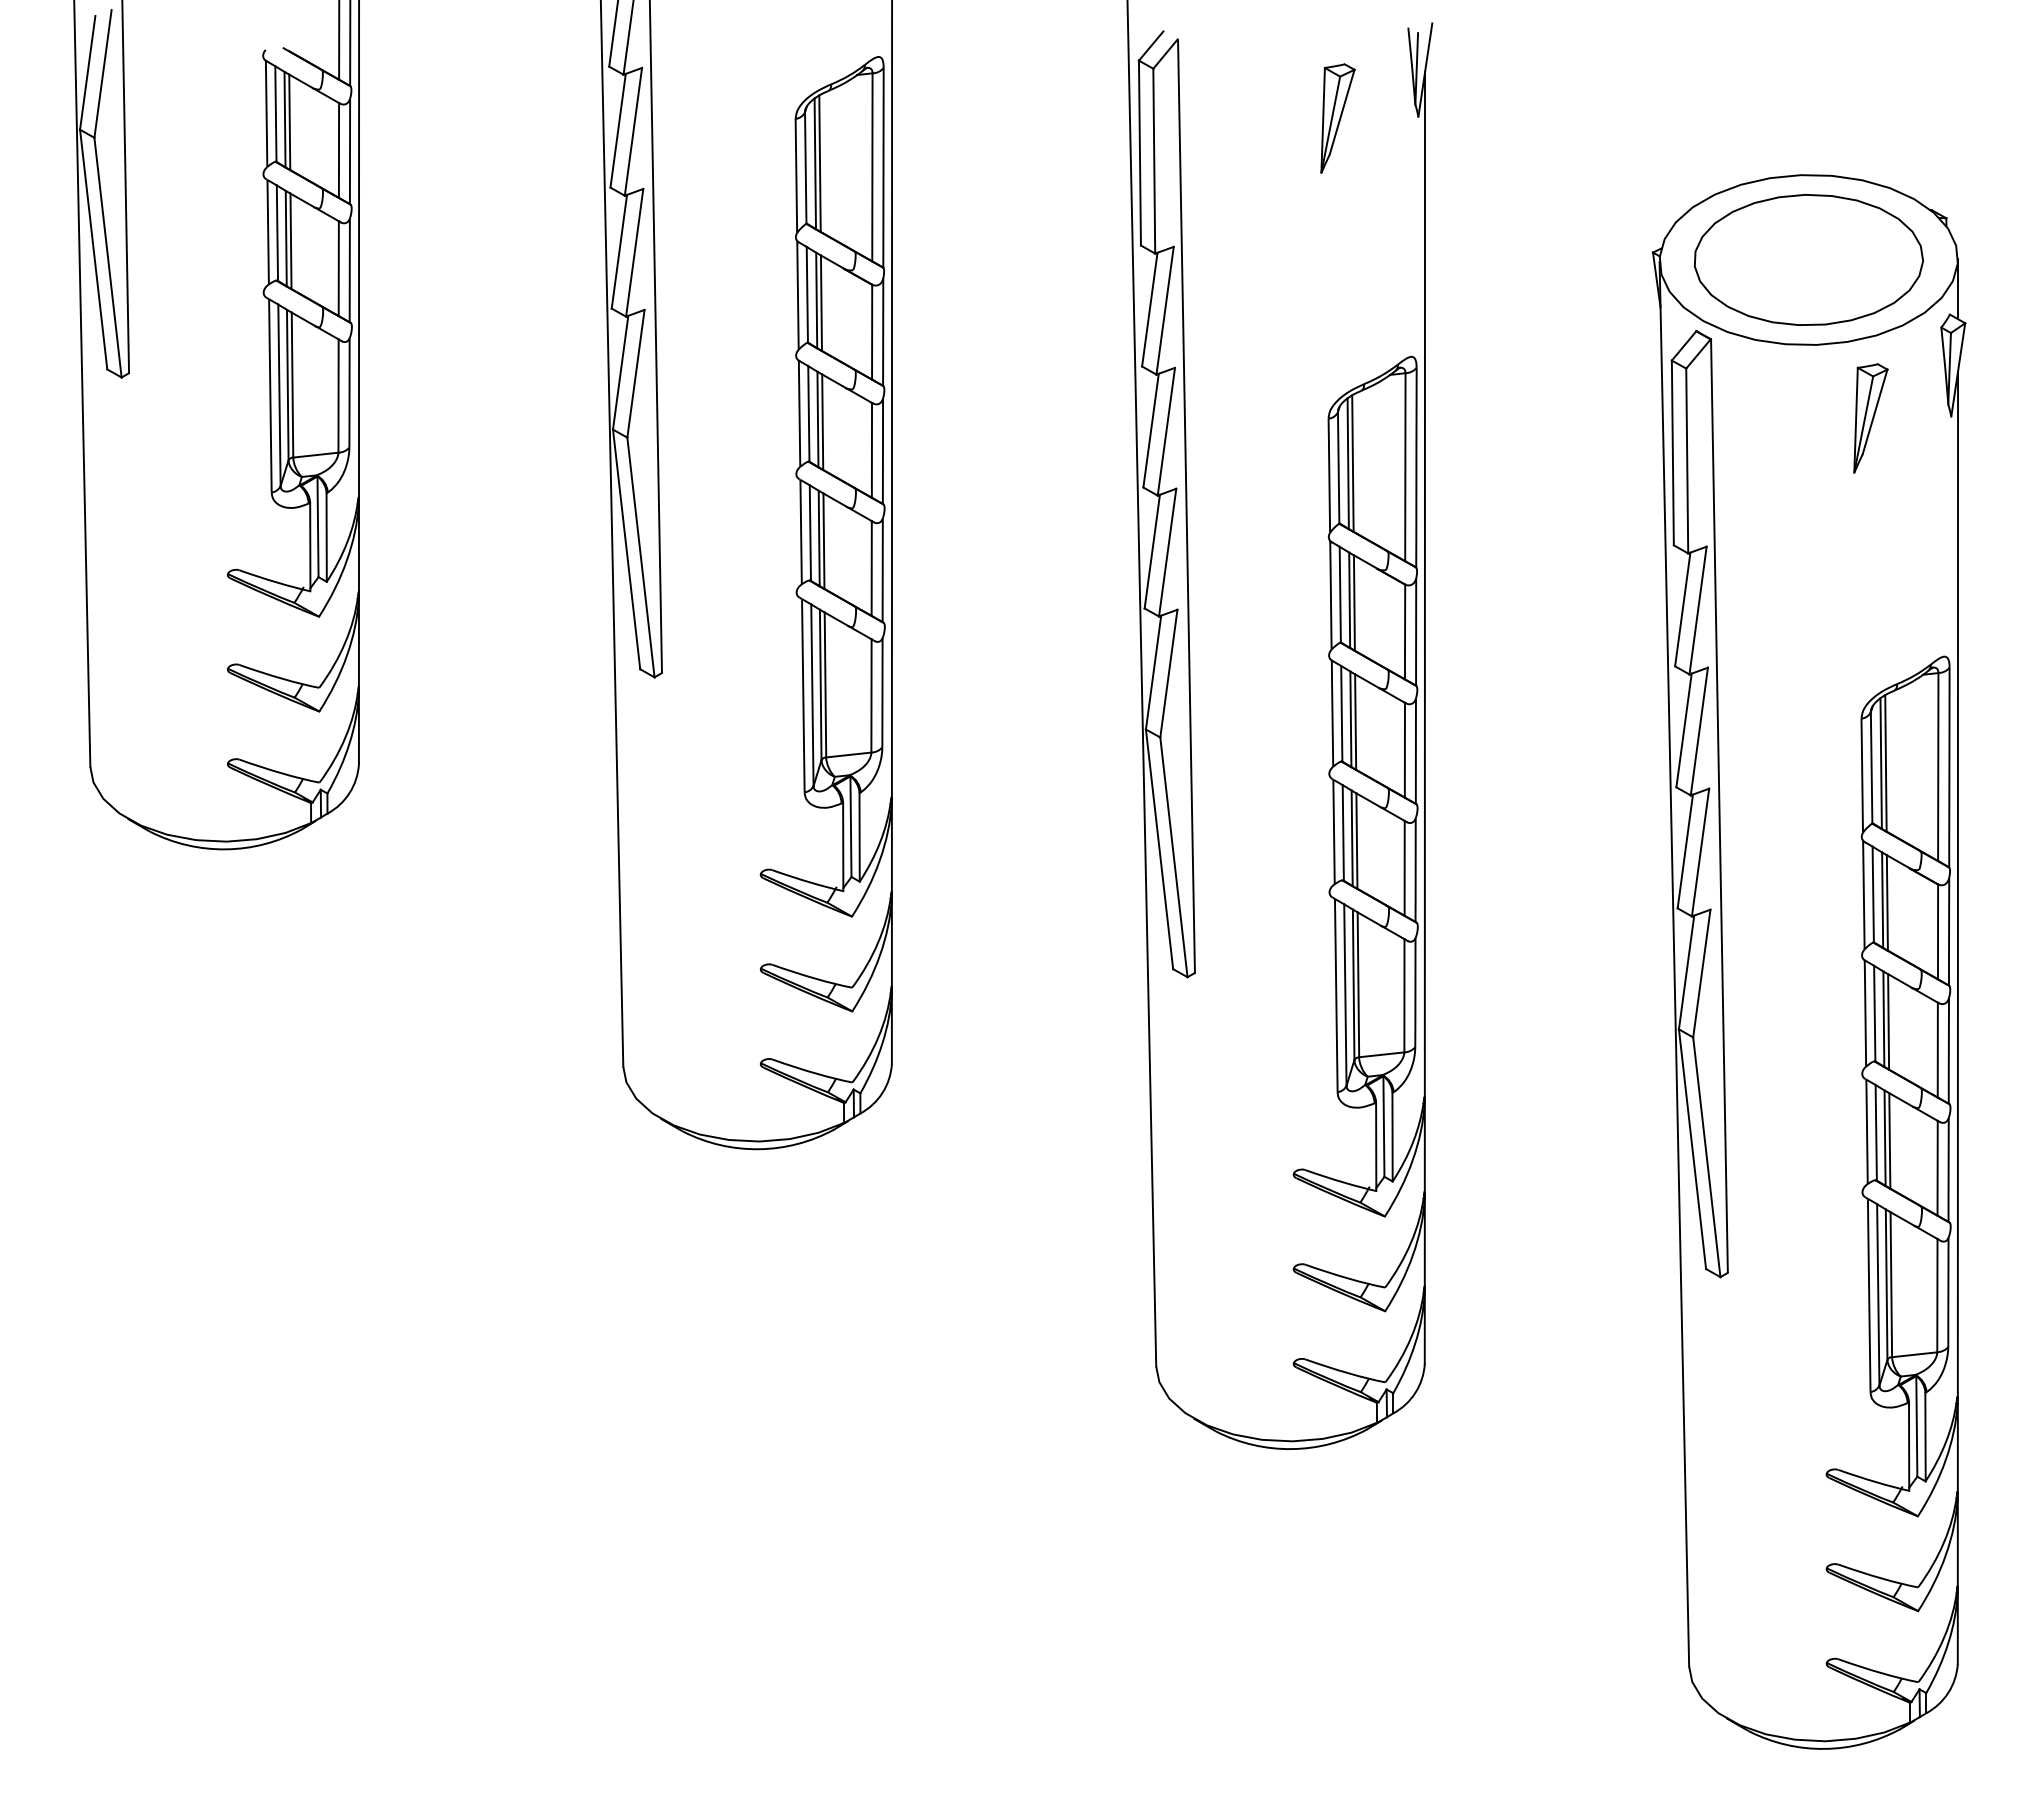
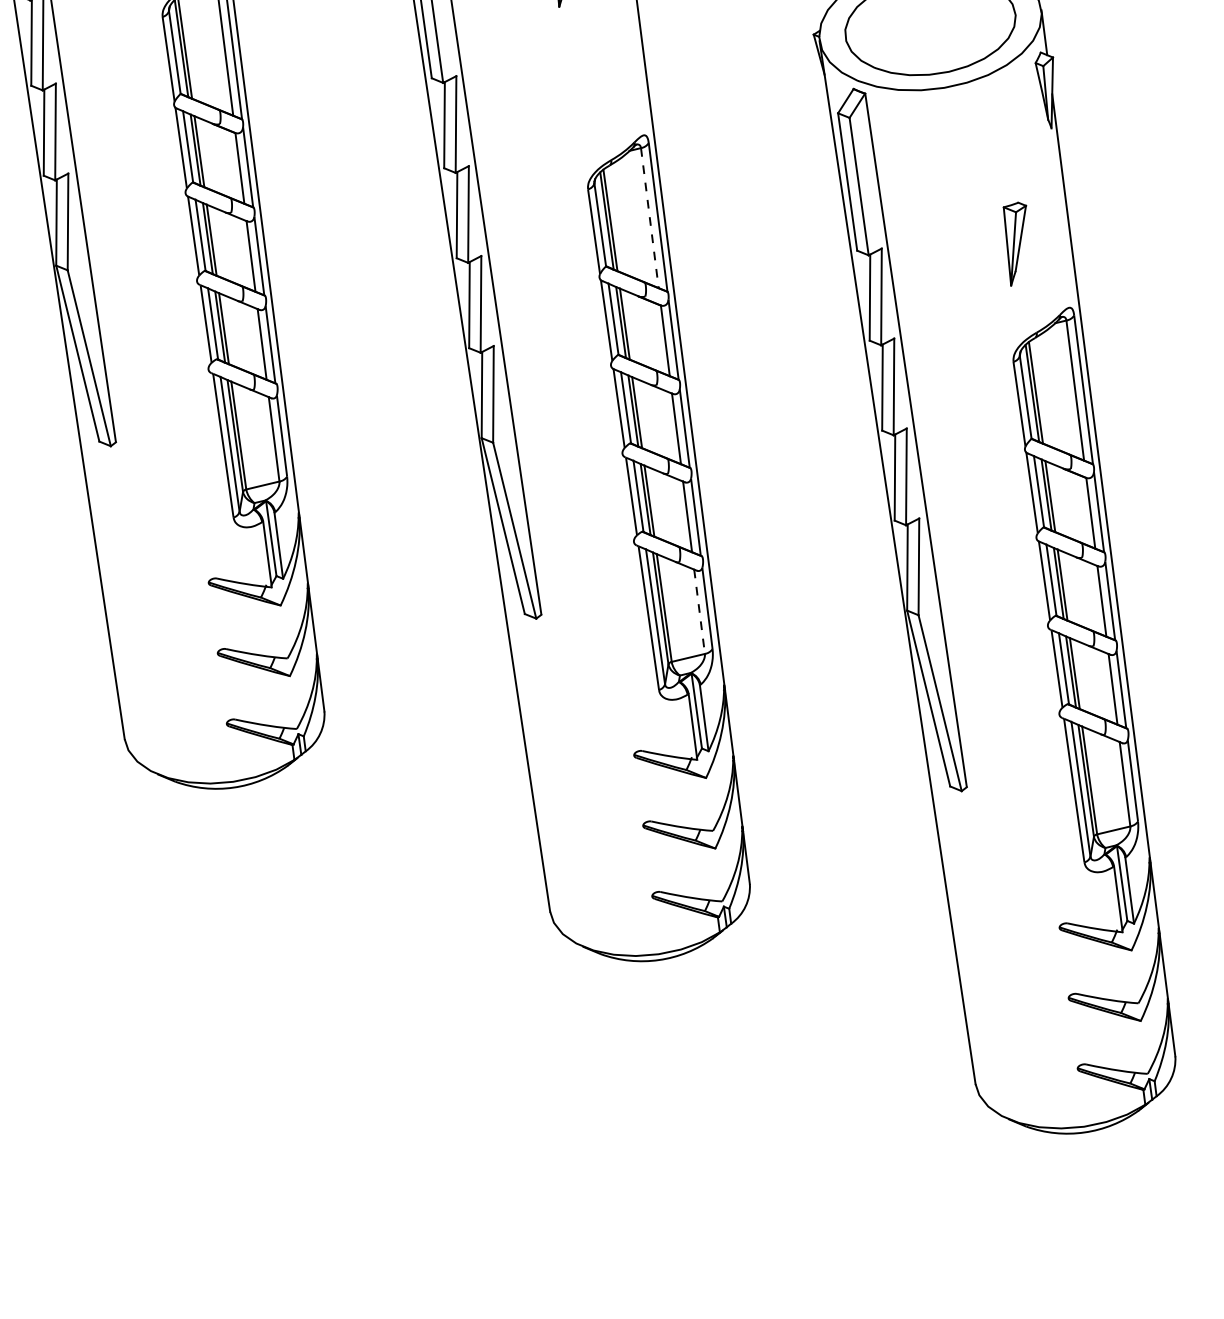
part: (1870, 418) -> (1018, 243), moved
line: (1405, 467) -> (649, 218), solid -> dashed
line: (1404, 995) -> (699, 611), solid -> dashed

